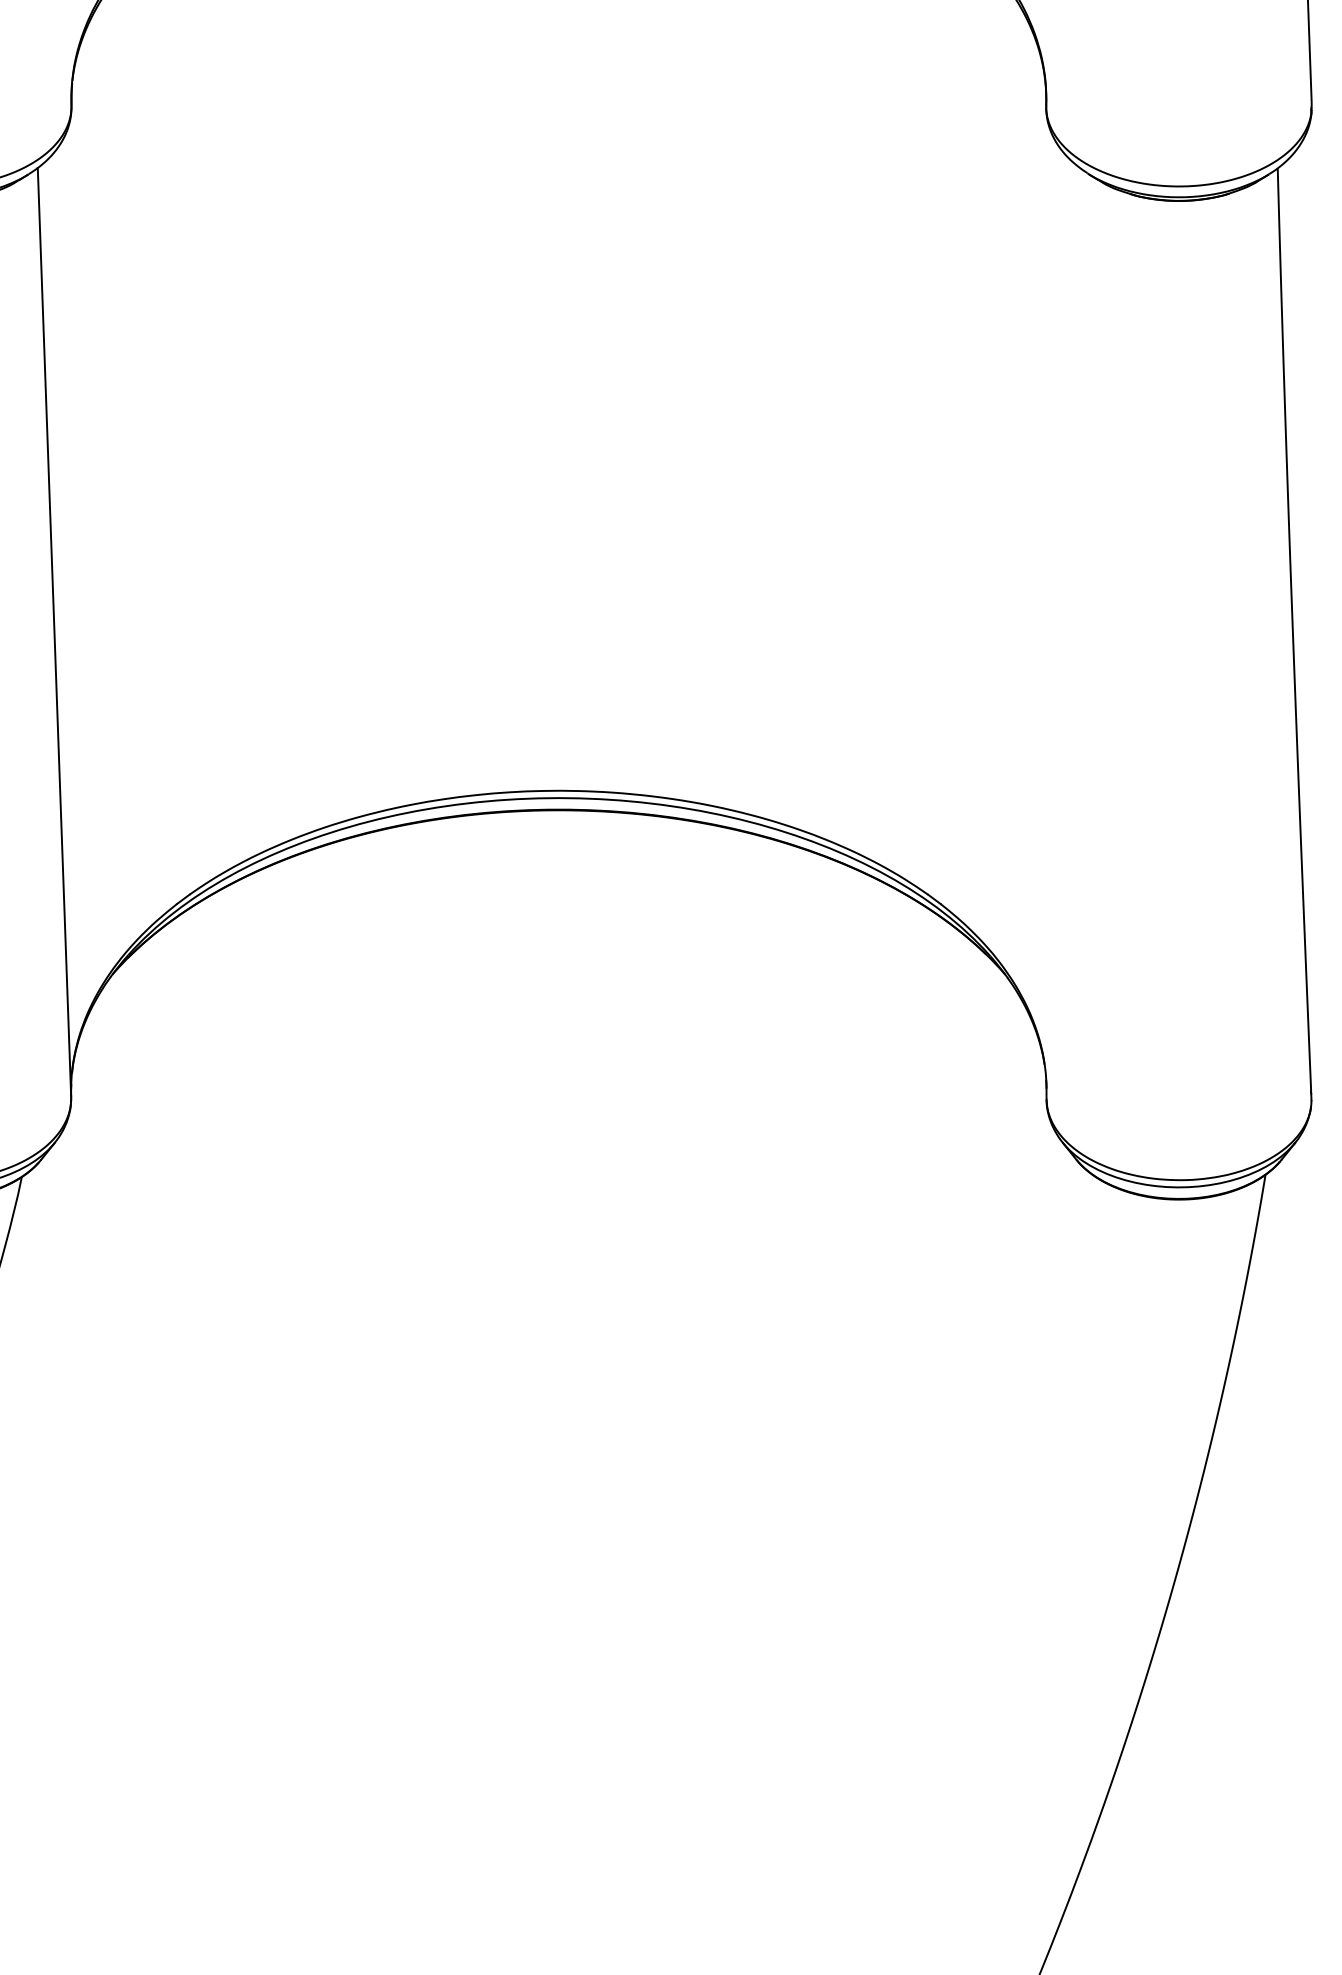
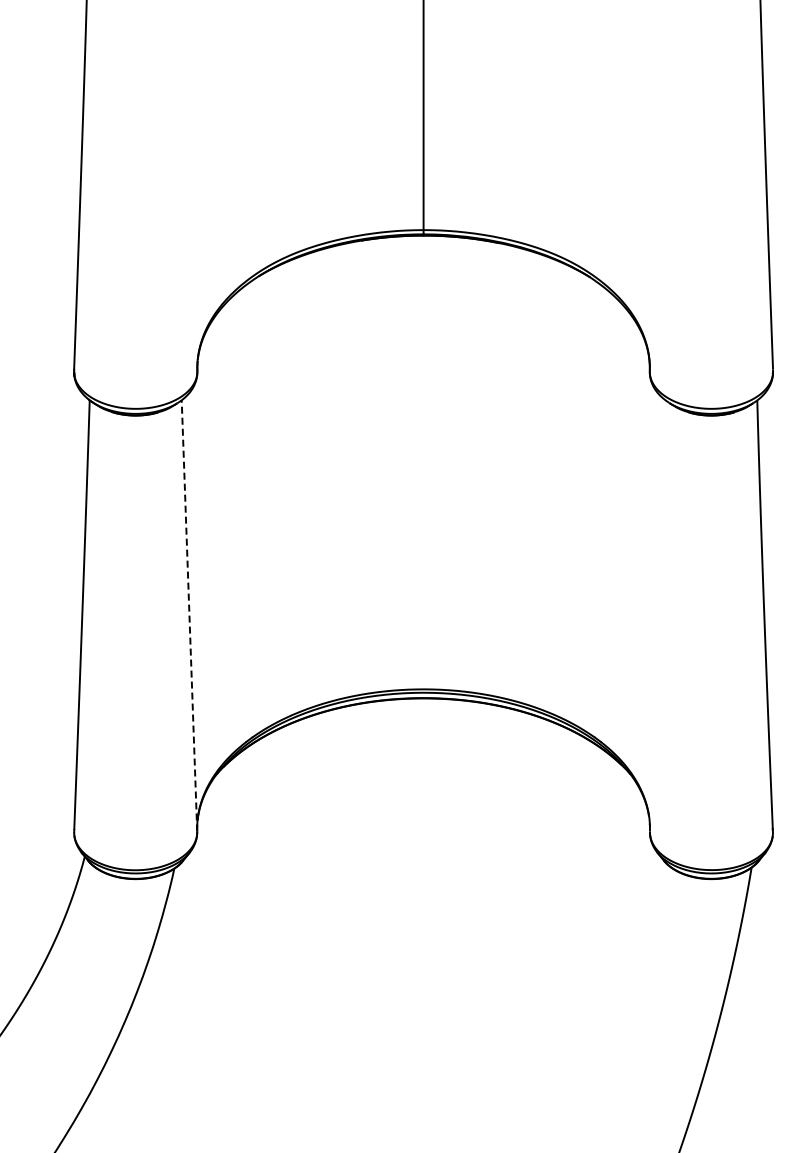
line: (54, 631) -> (189, 615), solid -> dashed

